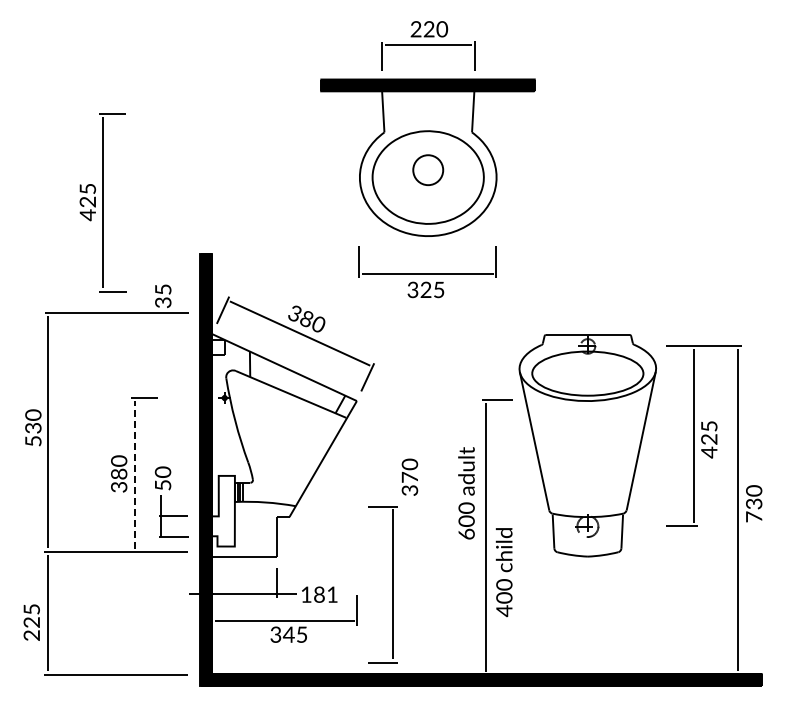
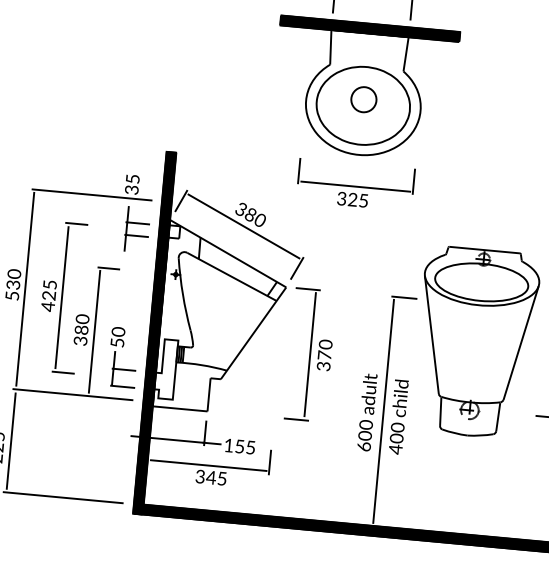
part: (102, 202) -> (61, 297), moved
part: (173, 341) -> (137, 223), added
line: (134, 474) -> (94, 331), dashed -> solid
text: (466, 493) -> (367, 412), moved
text: (503, 572) -> (397, 417), moved
part: (392, 584) -> (310, 354), moved
text: (325, 594) -> (244, 446), 181 -> 155

